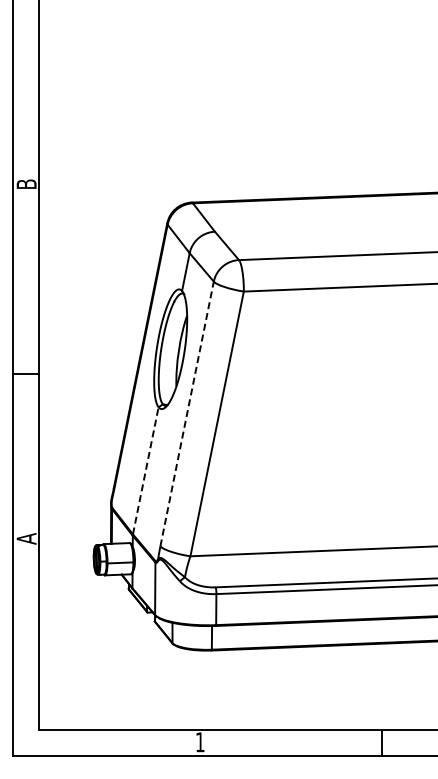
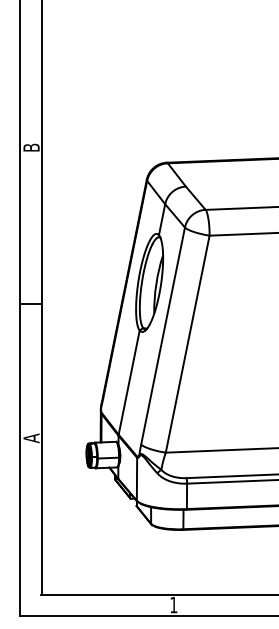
line: (187, 413) -> (163, 335), dashed -> solid
line: (145, 470) -> (128, 382), dashed -> solid

